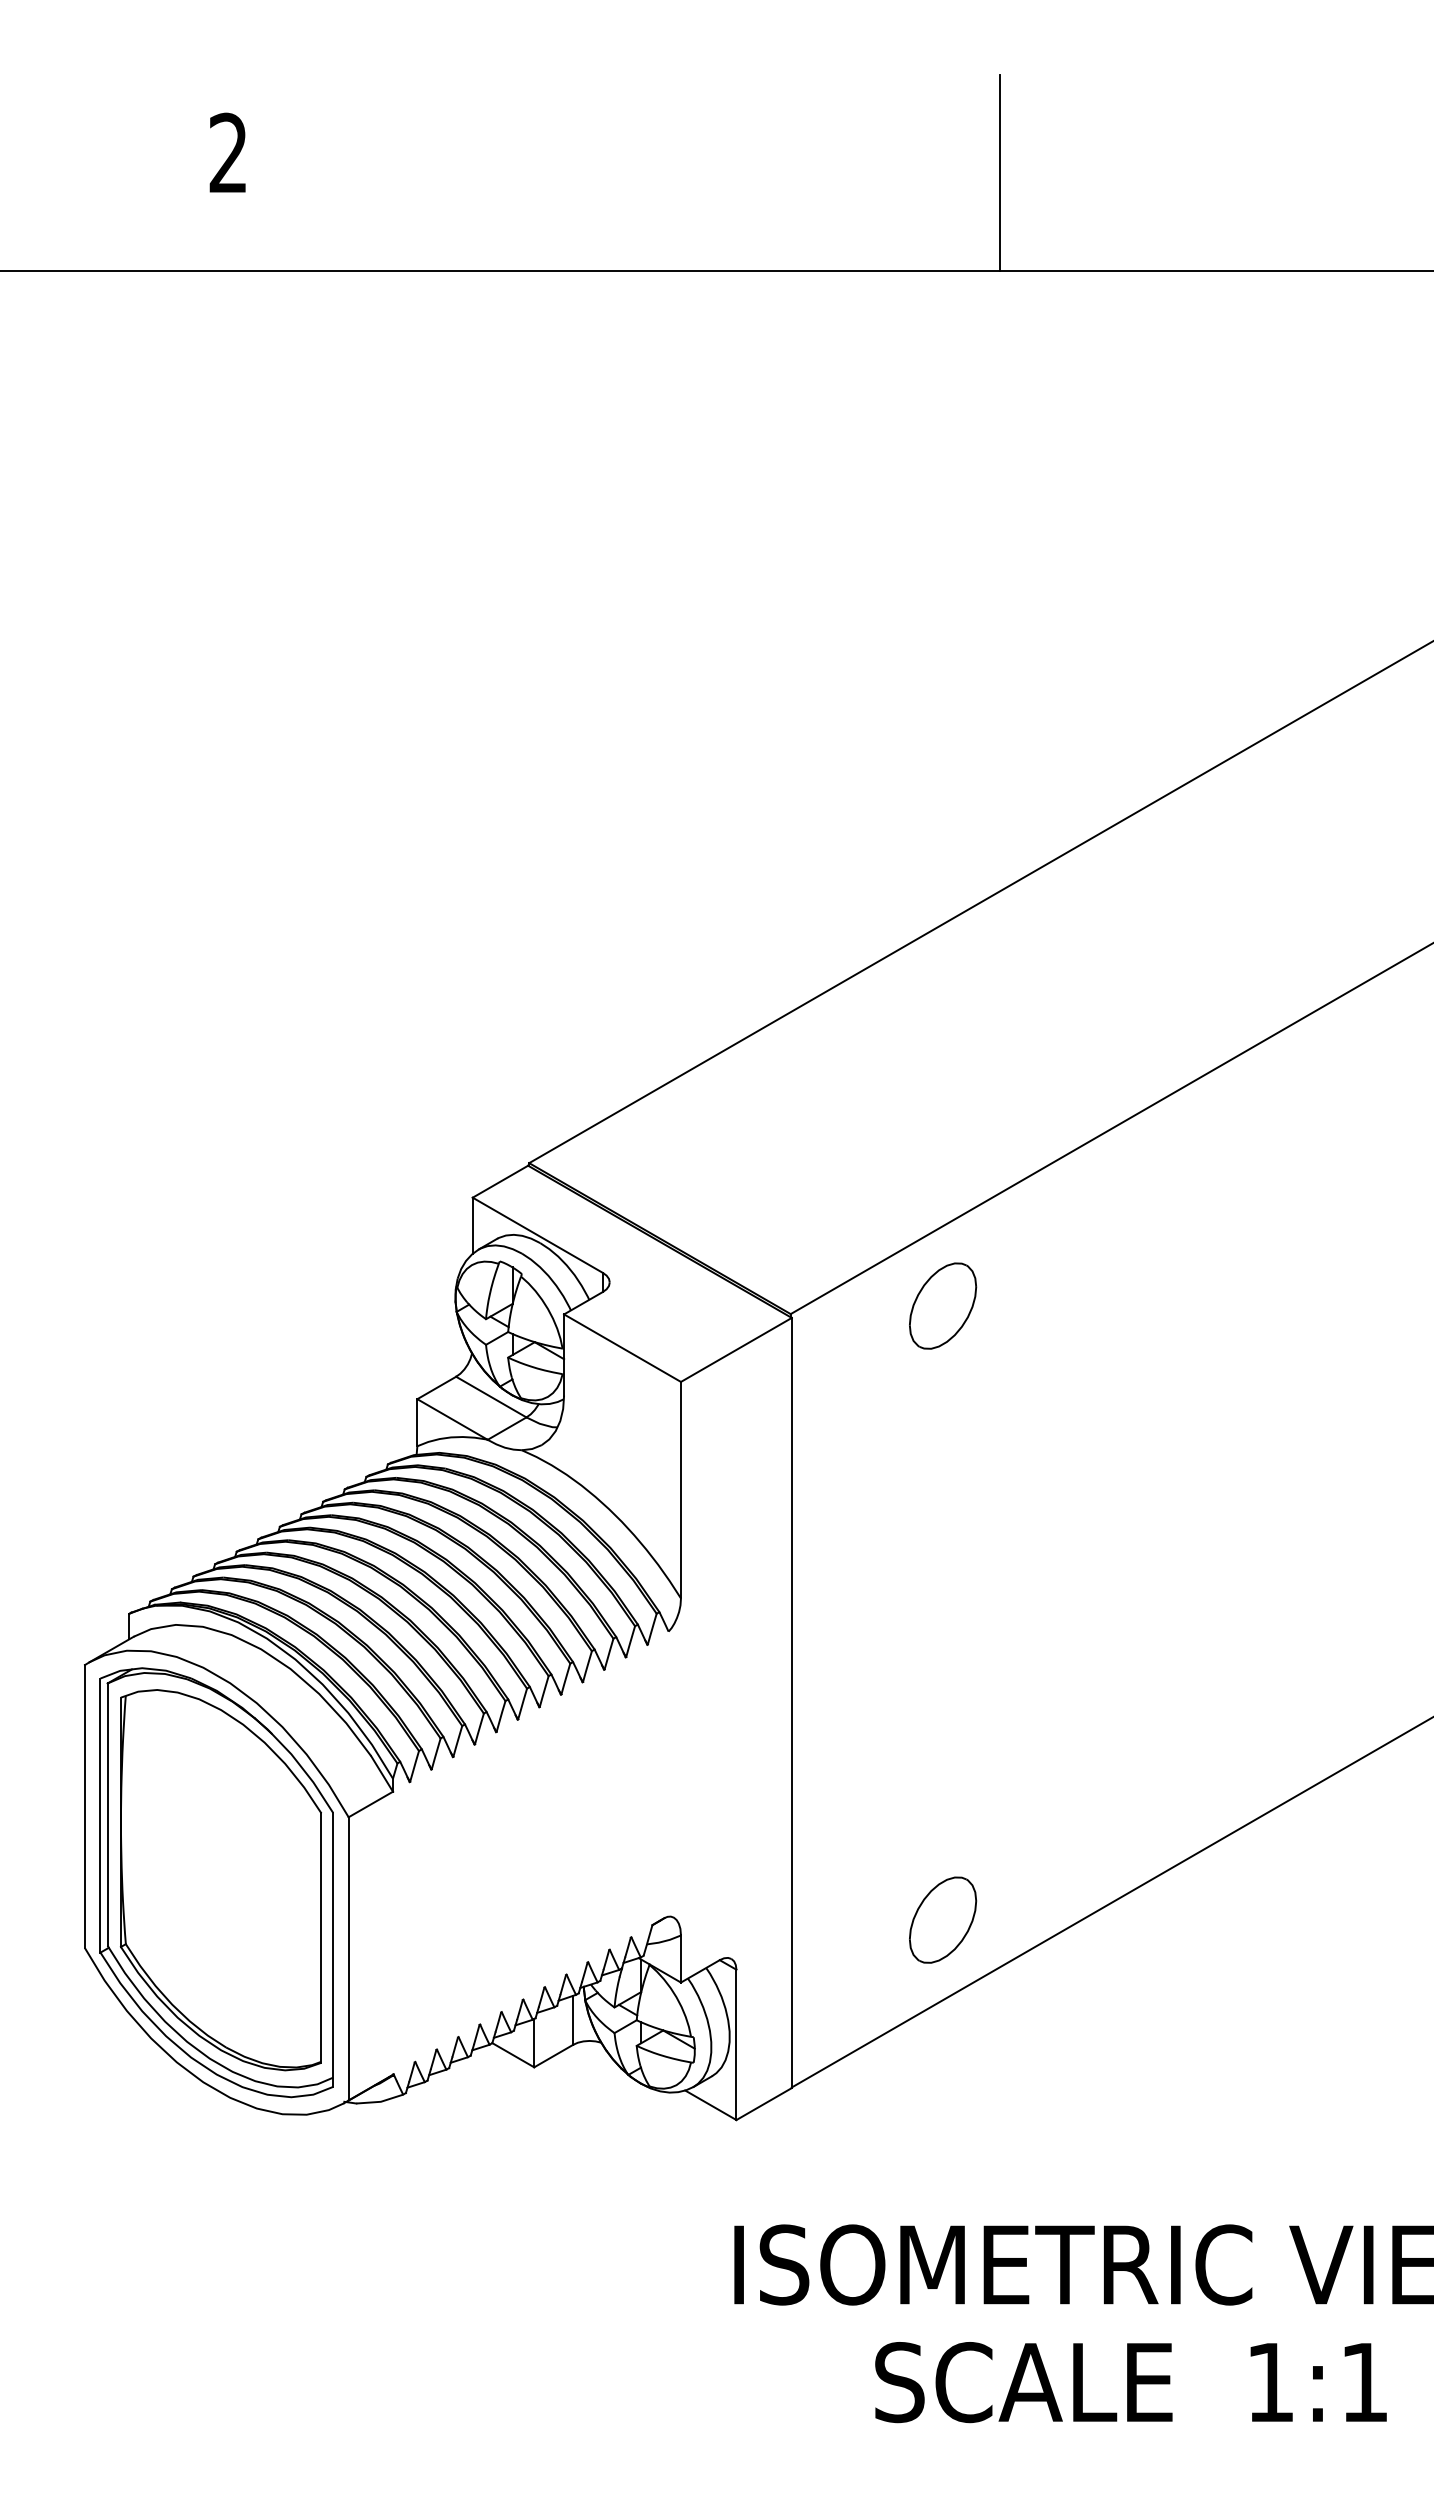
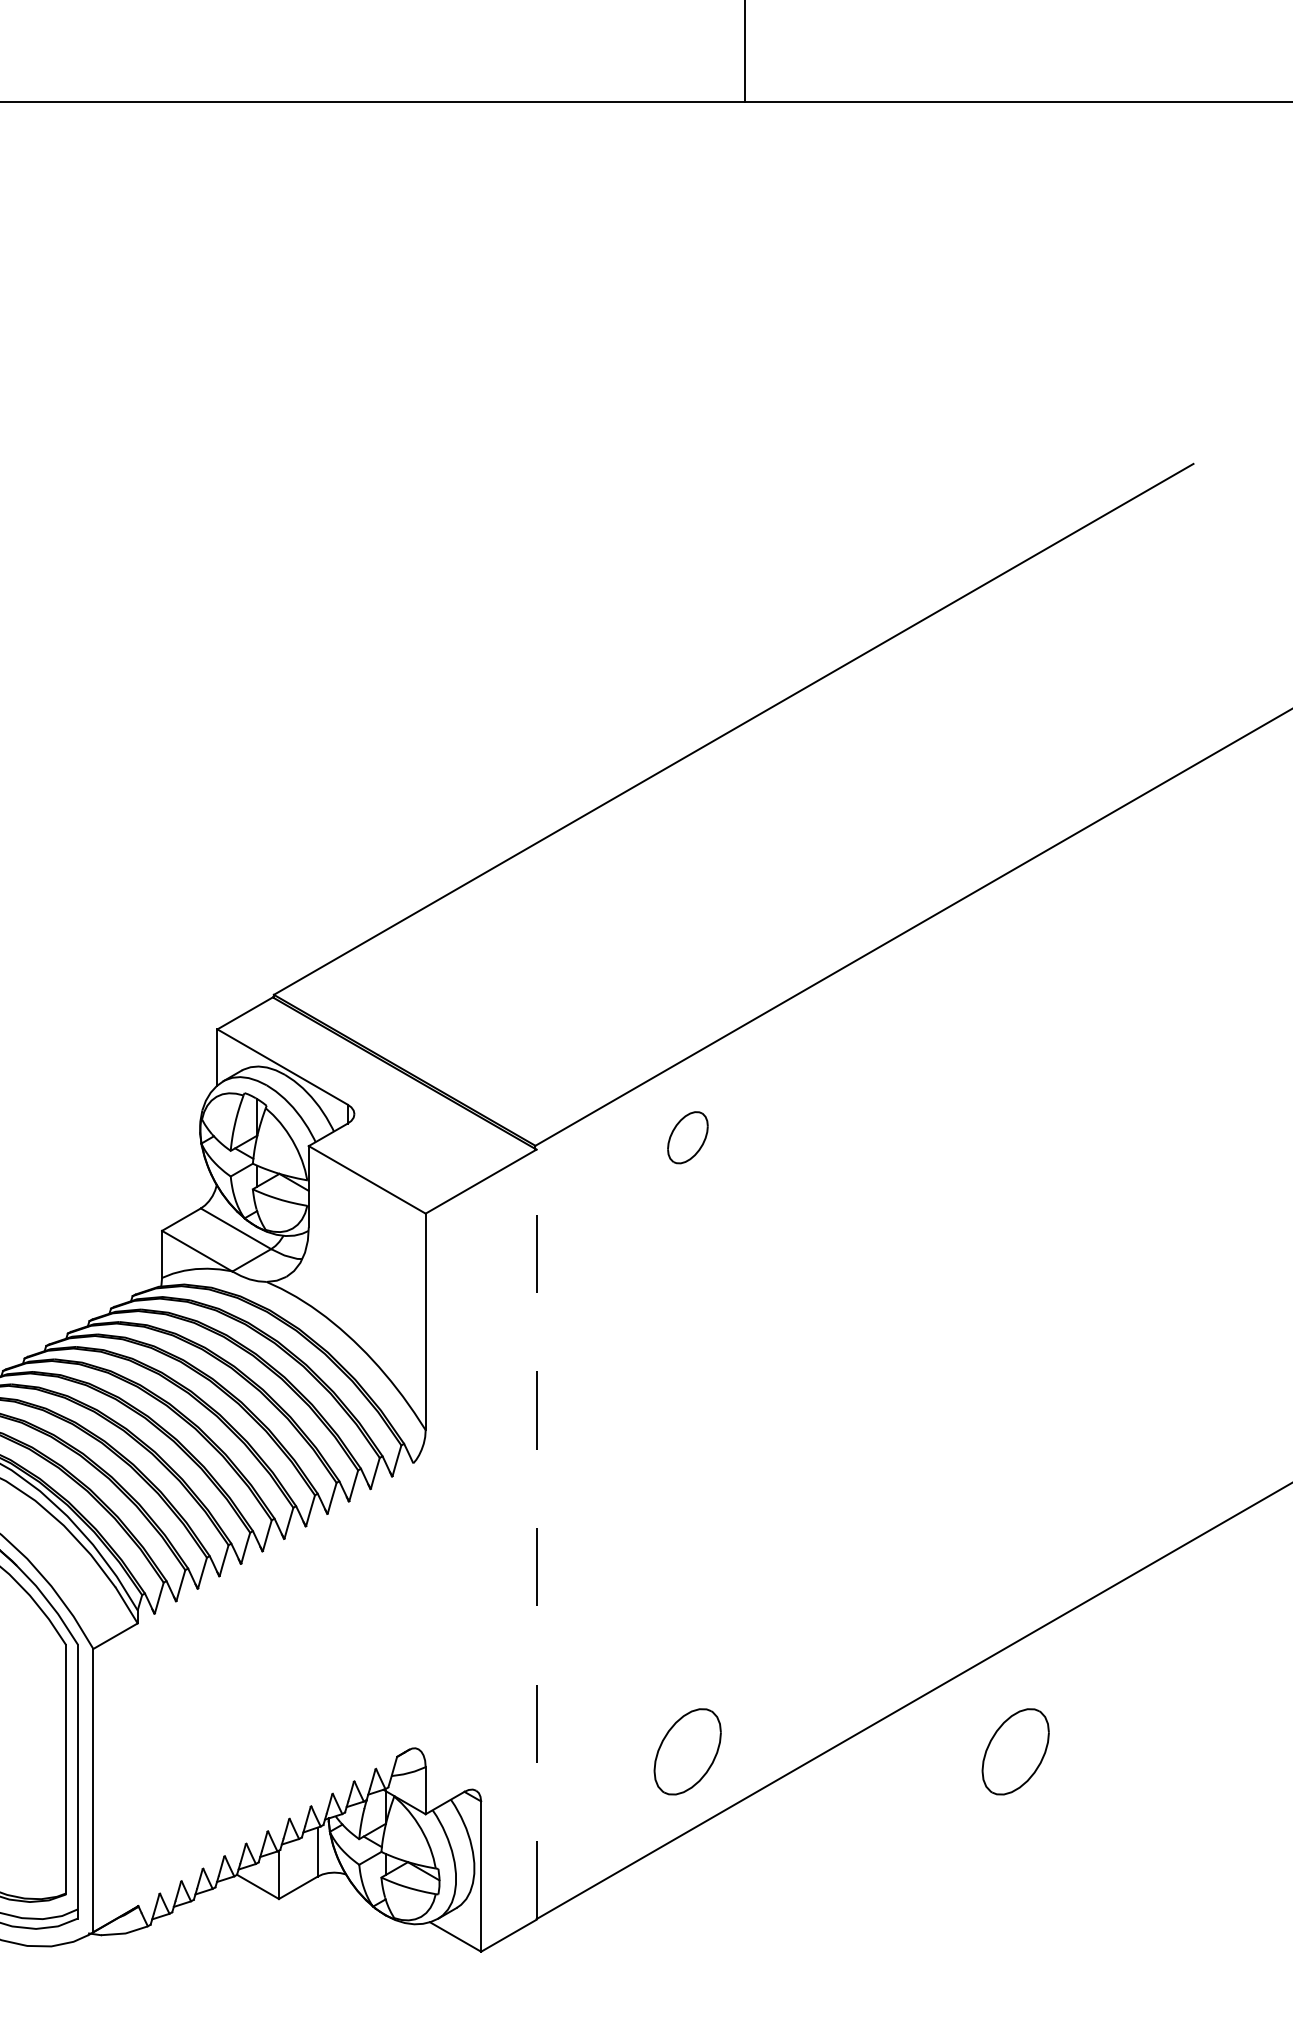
part: (943, 1305) -> (688, 1137), size x0.6
line: (791, 1702) -> (536, 1534), solid -> dashed
part: (1271, 1919) -> (1016, 1751), added

